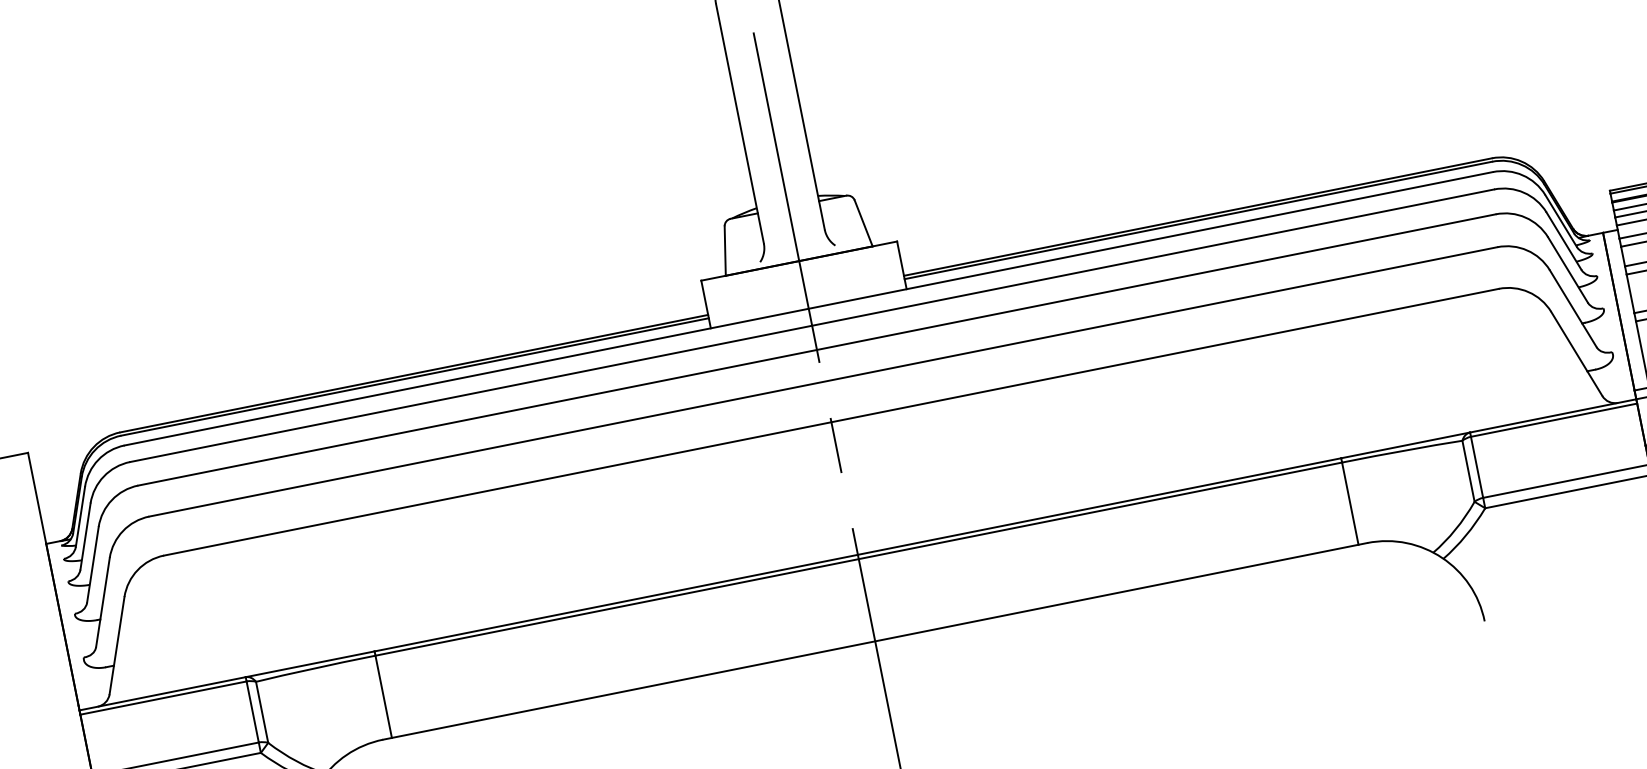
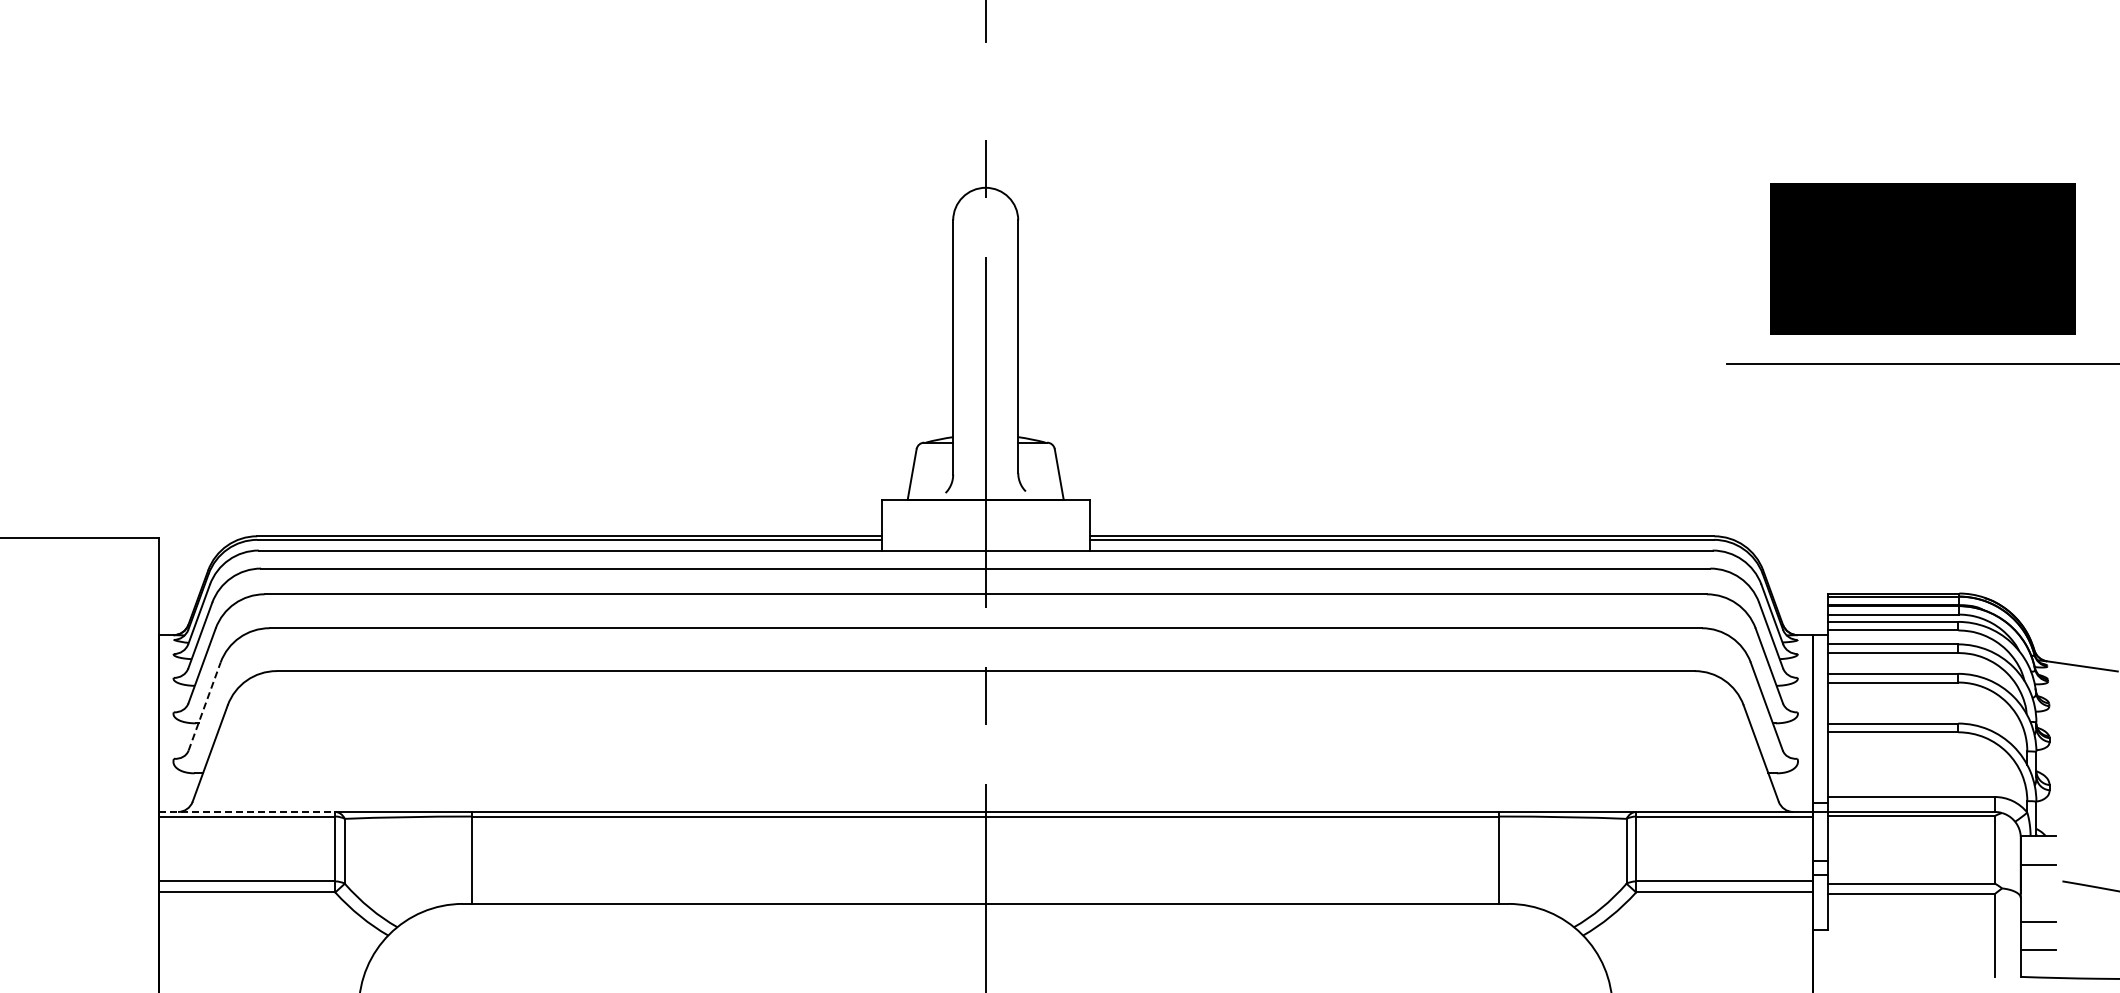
line: (102, 602) -> (204, 706), solid -> dashed
line: (163, 693) -> (247, 811), solid -> dashed

